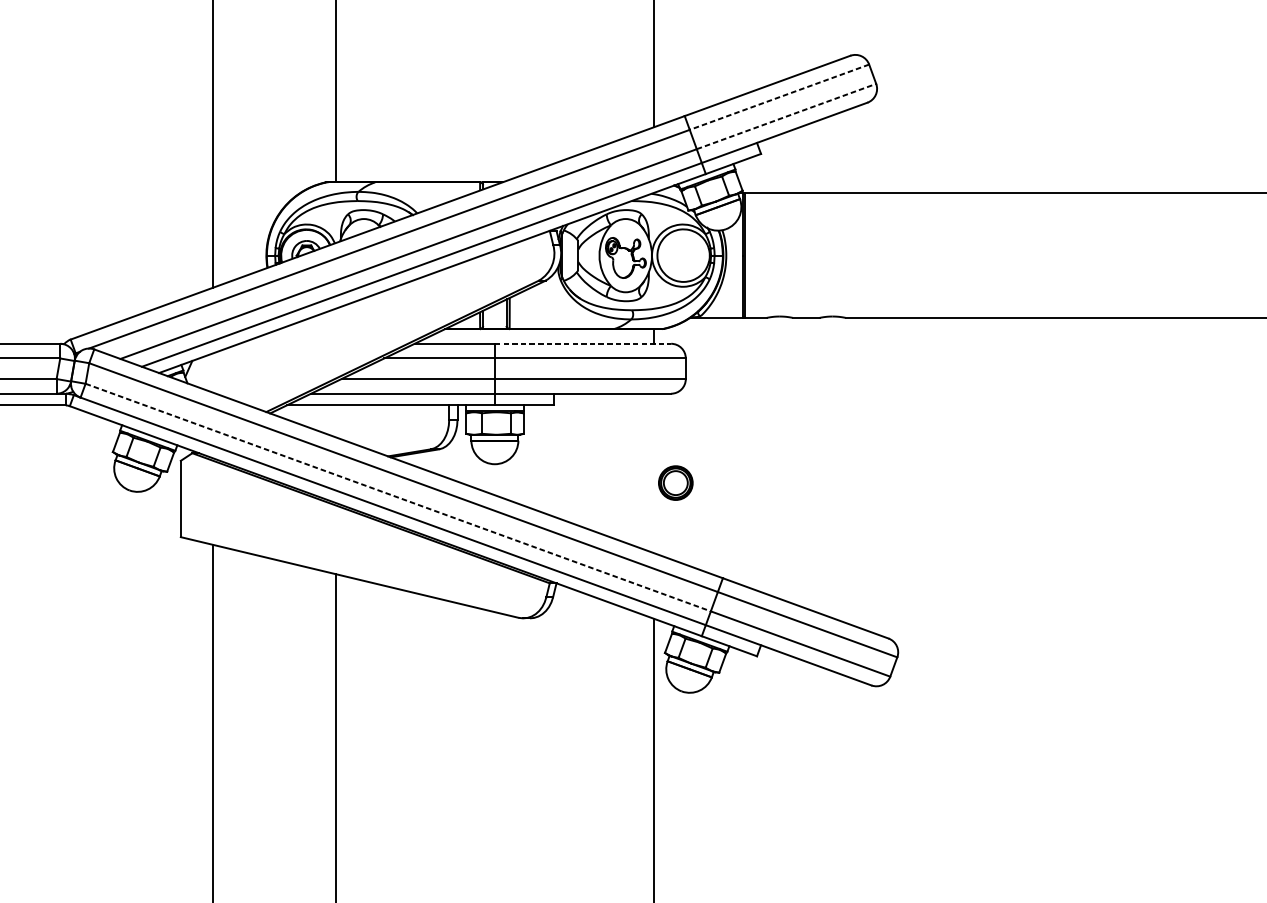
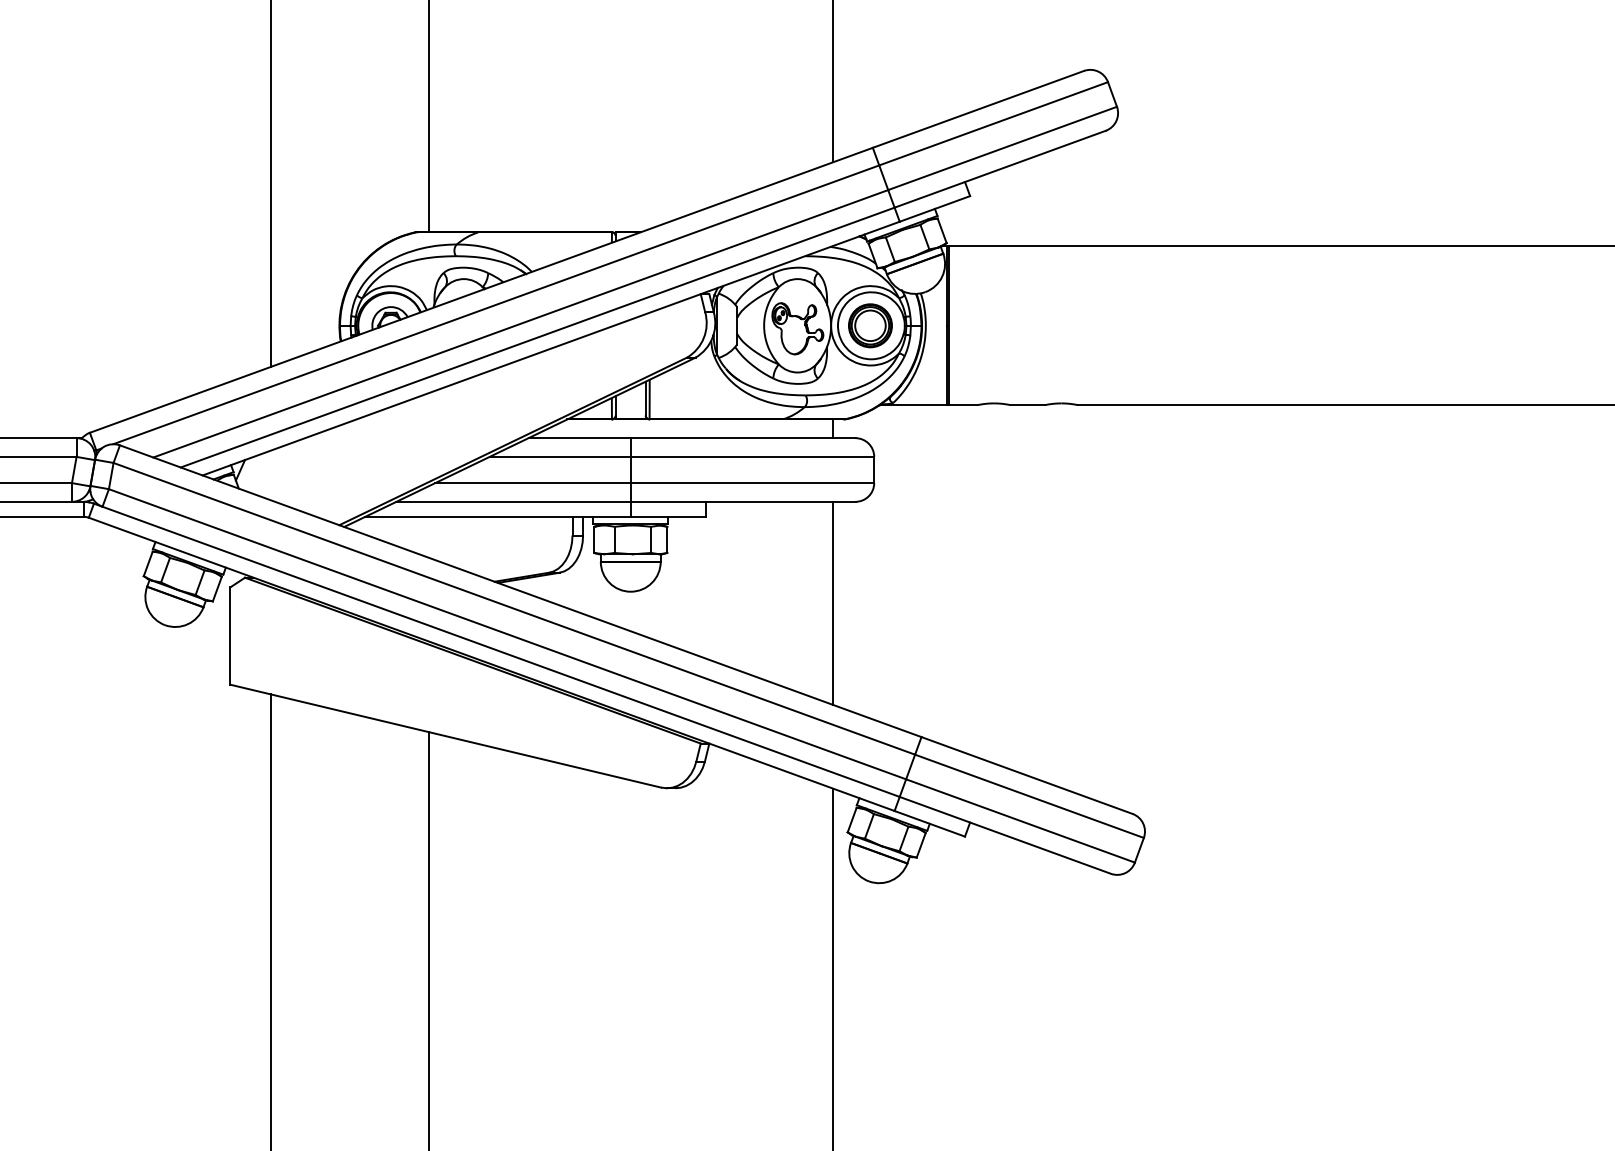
line: (779, 96) -> (993, 123), dashed -> solid
line: (786, 116) -> (1002, 148), dashed -> solid
line: (583, 344) -> (743, 438), dashed -> solid
line: (653, 472) -> (833, 602), added
part: (675, 482) -> (870, 325), moved
line: (398, 497) -> (508, 634), dashed -> solid

